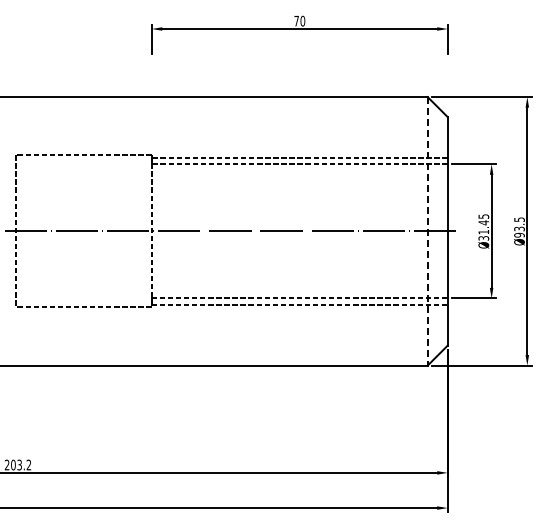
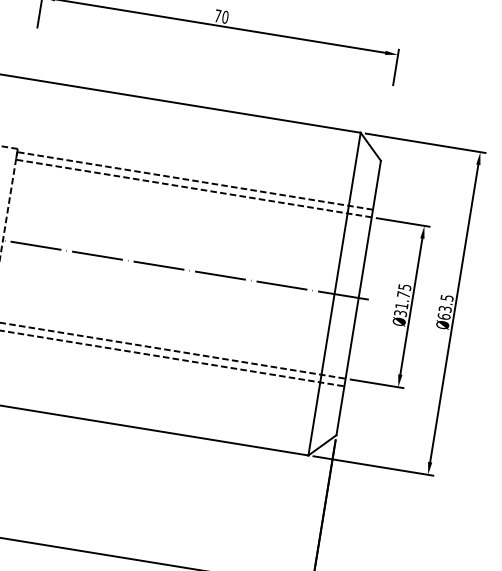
text: (483, 222) -> (403, 294), Ø31.45 -> Ø31.75
line: (427, 231) -> (334, 294), dashed -> solid
text: (519, 234) -> (444, 315), Ø93.5 -> Ø63.5

